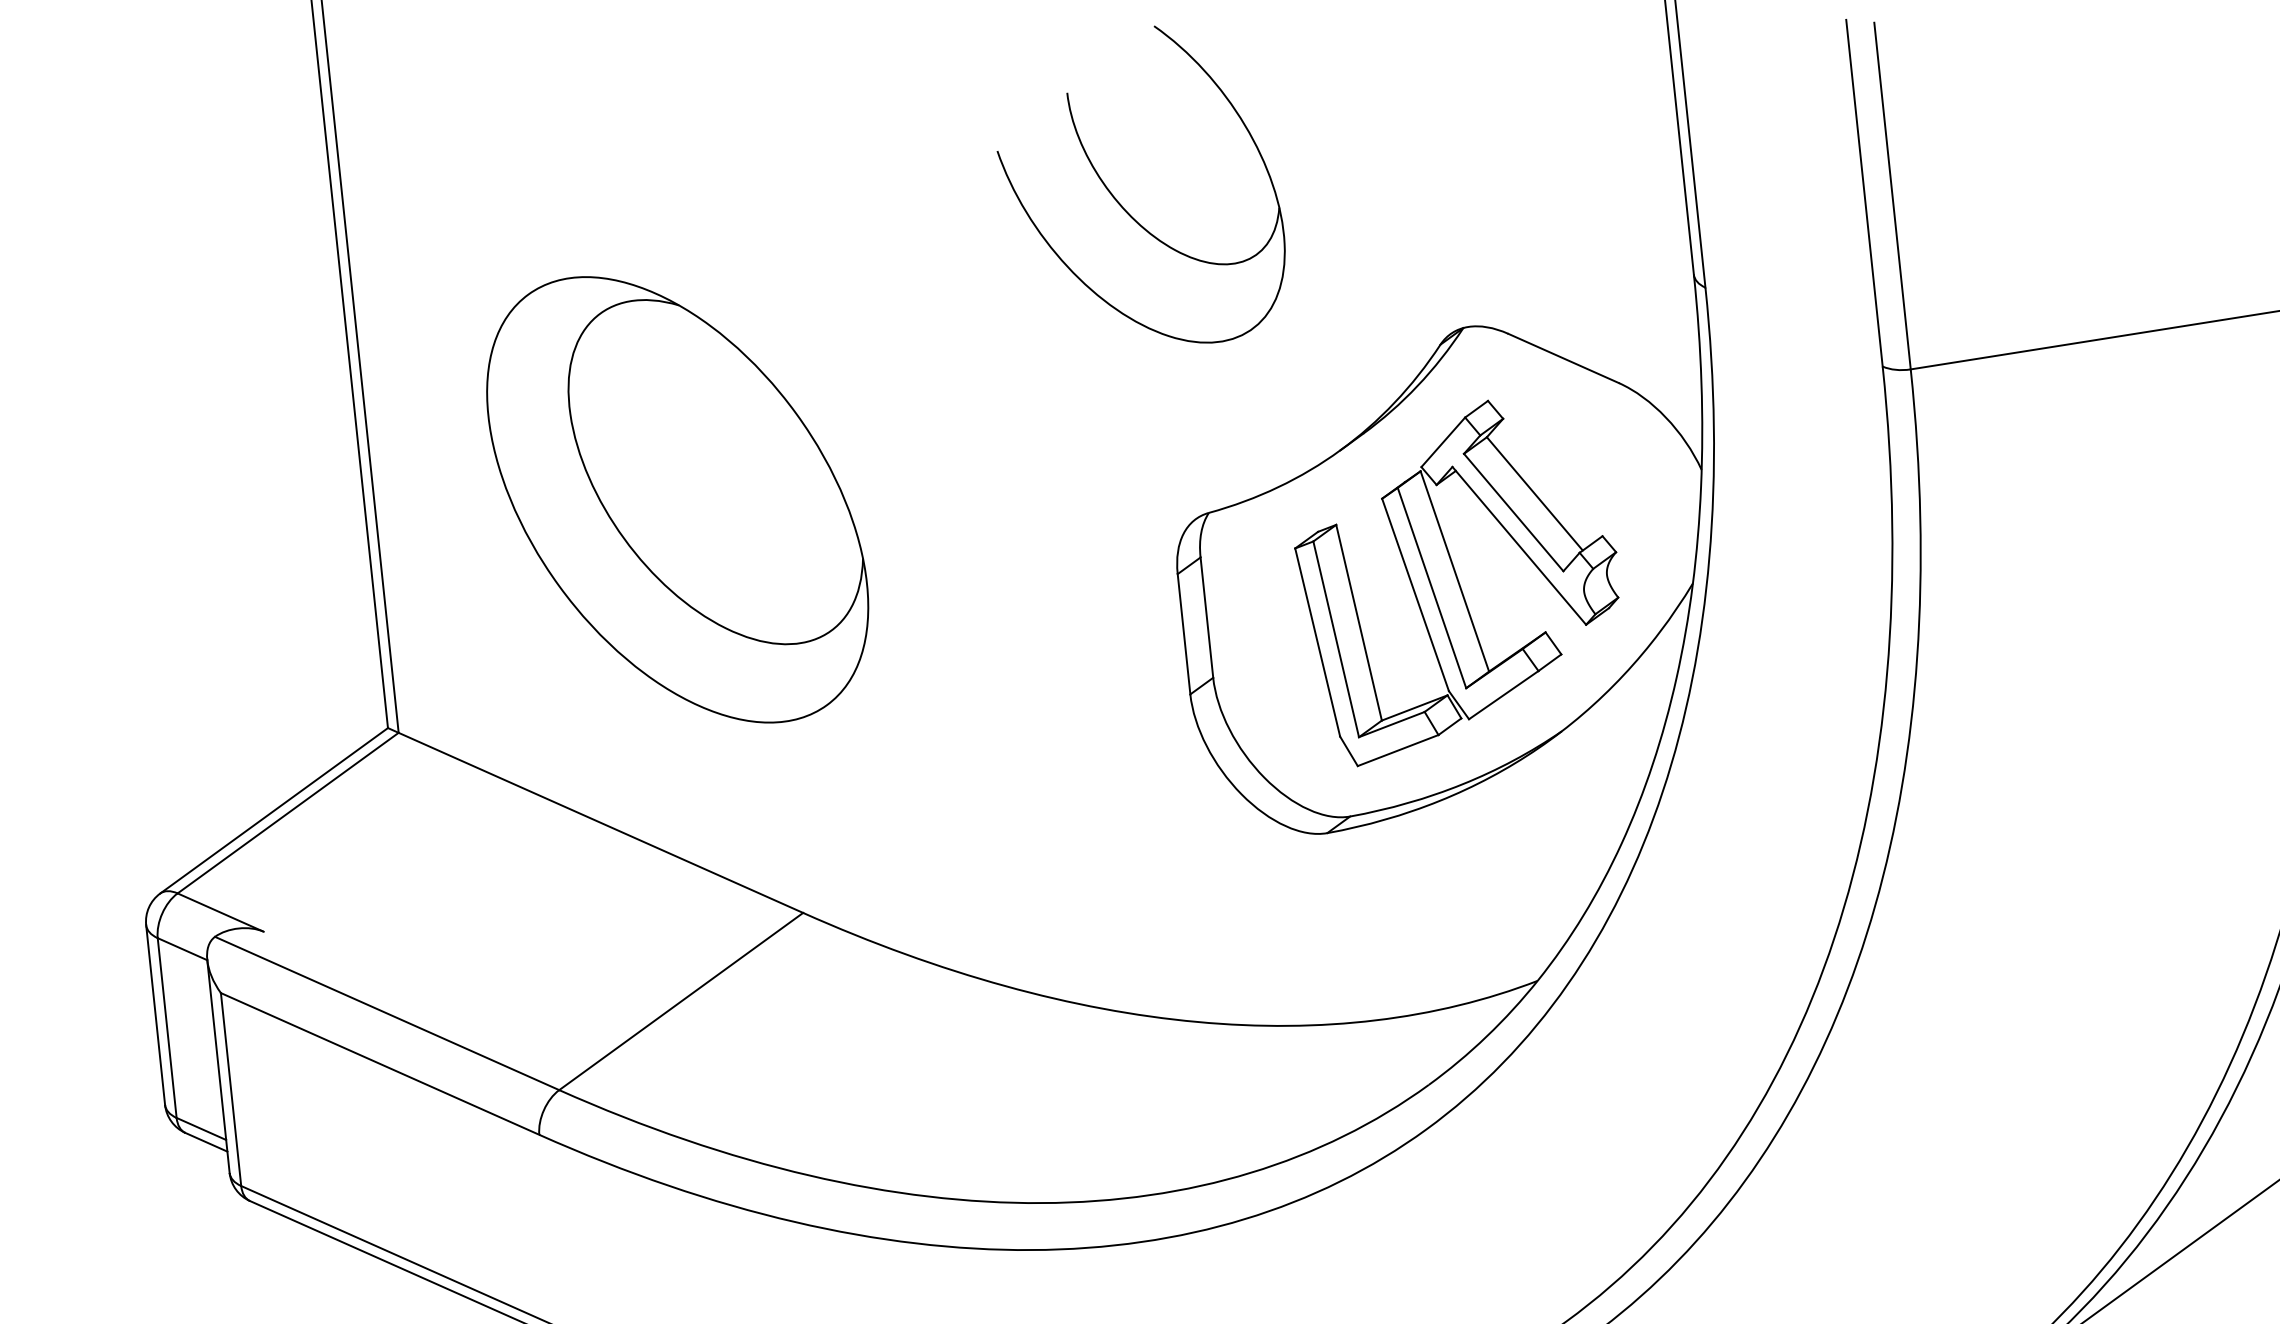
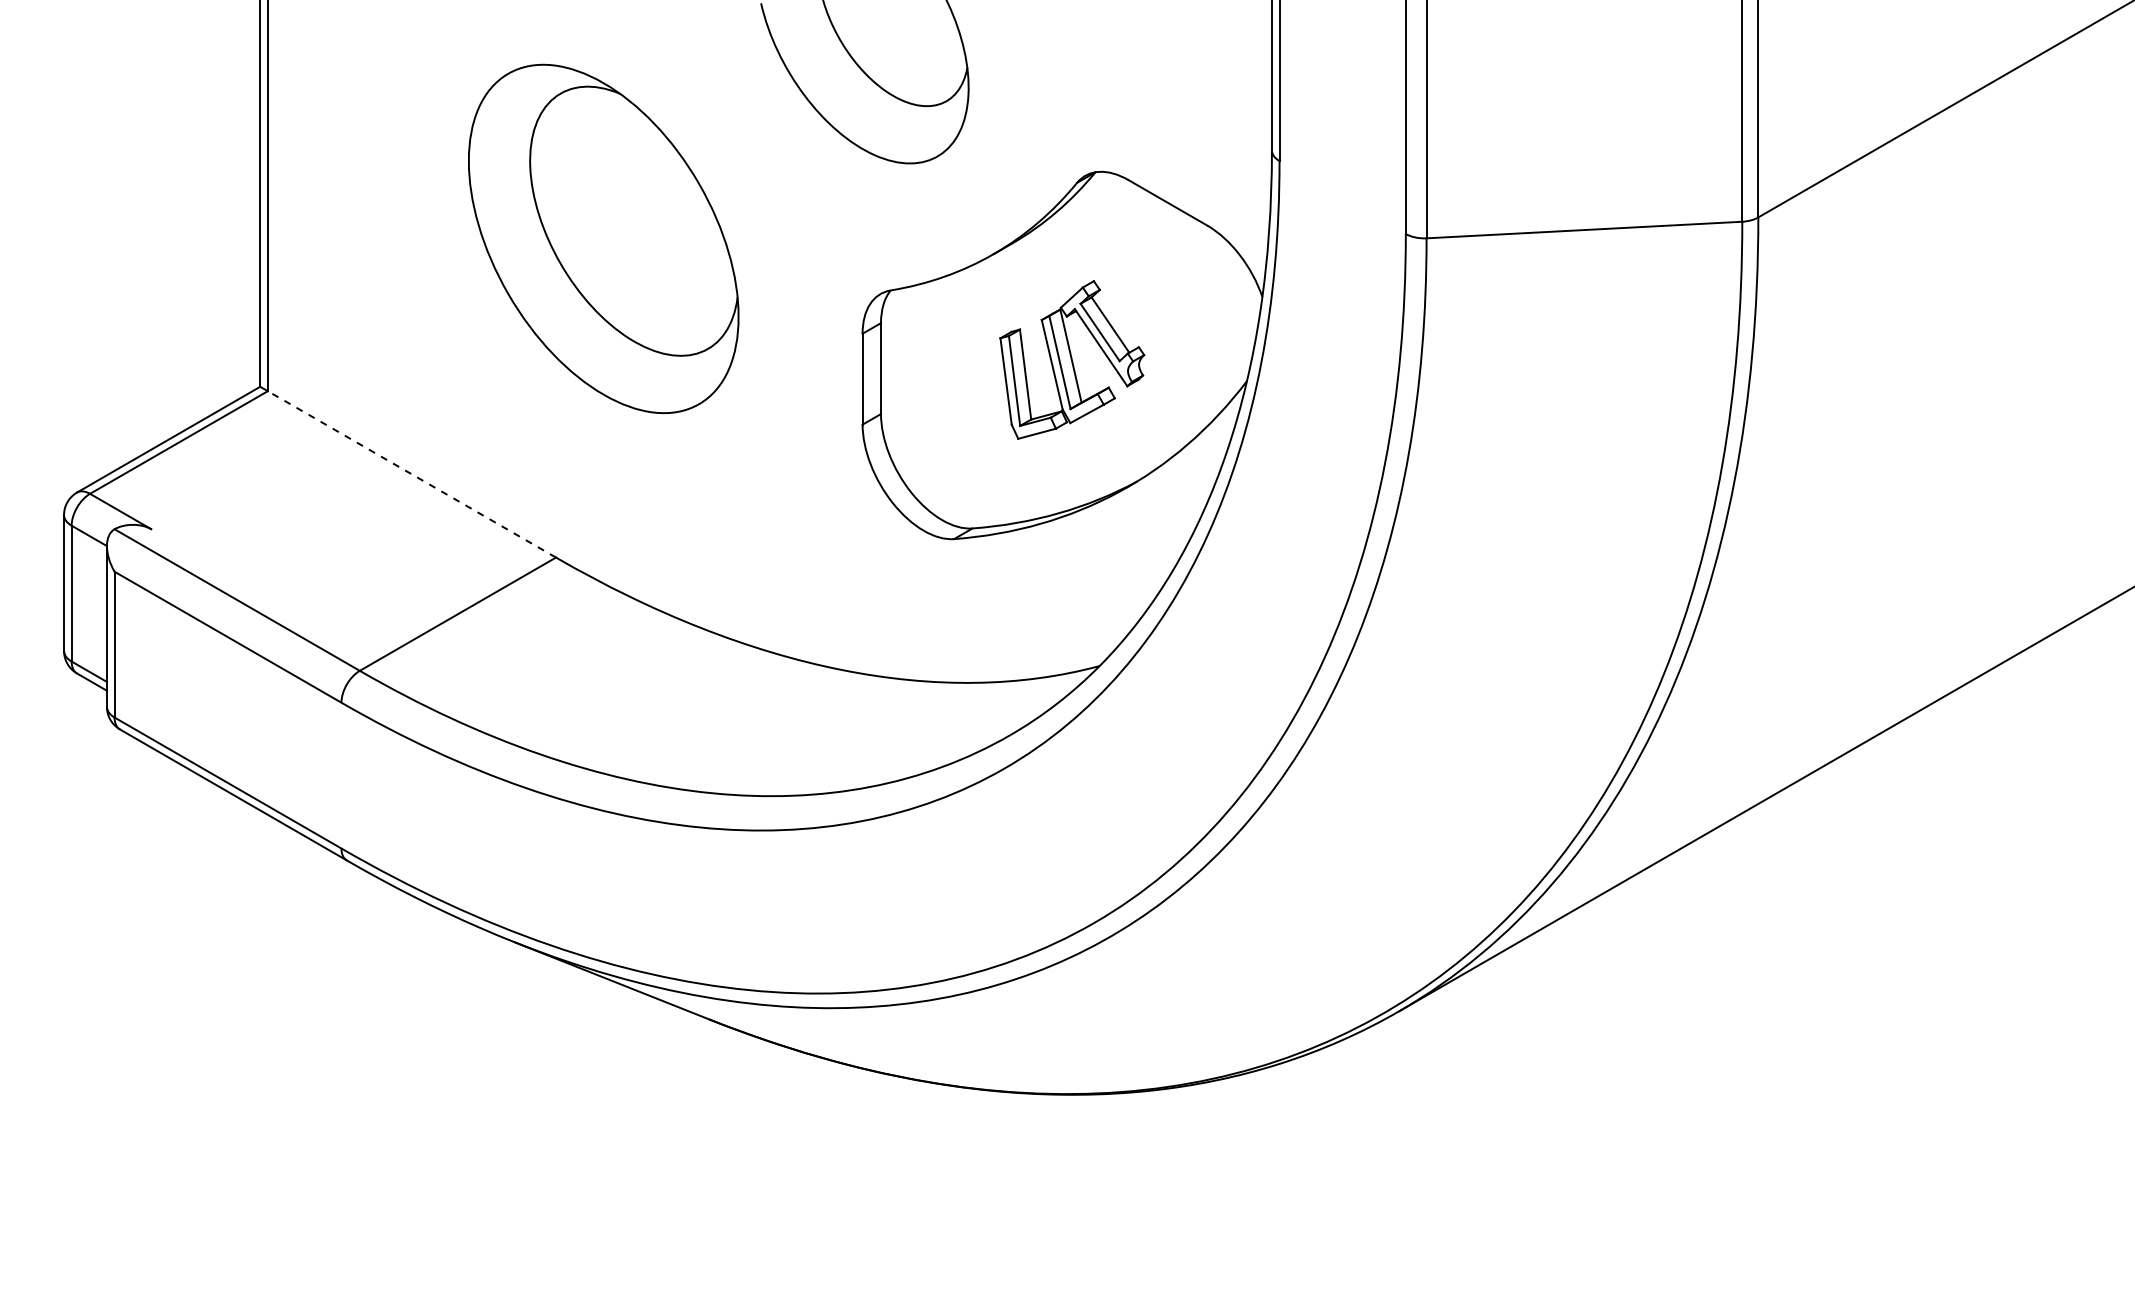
part: (677, 499) -> (603, 238), moved
part: (1459, 578) -> (1072, 359), size x0.6
line: (600, 823) -> (411, 474), solid -> dashed

